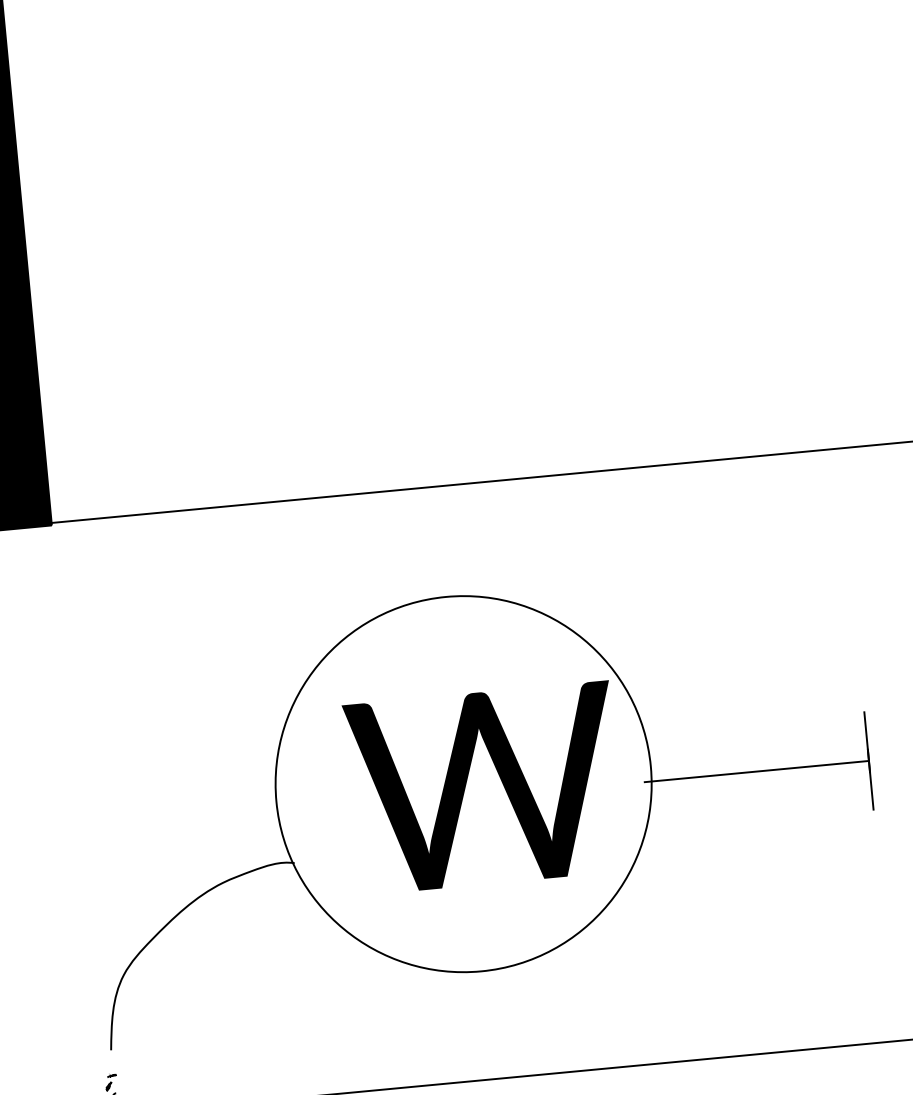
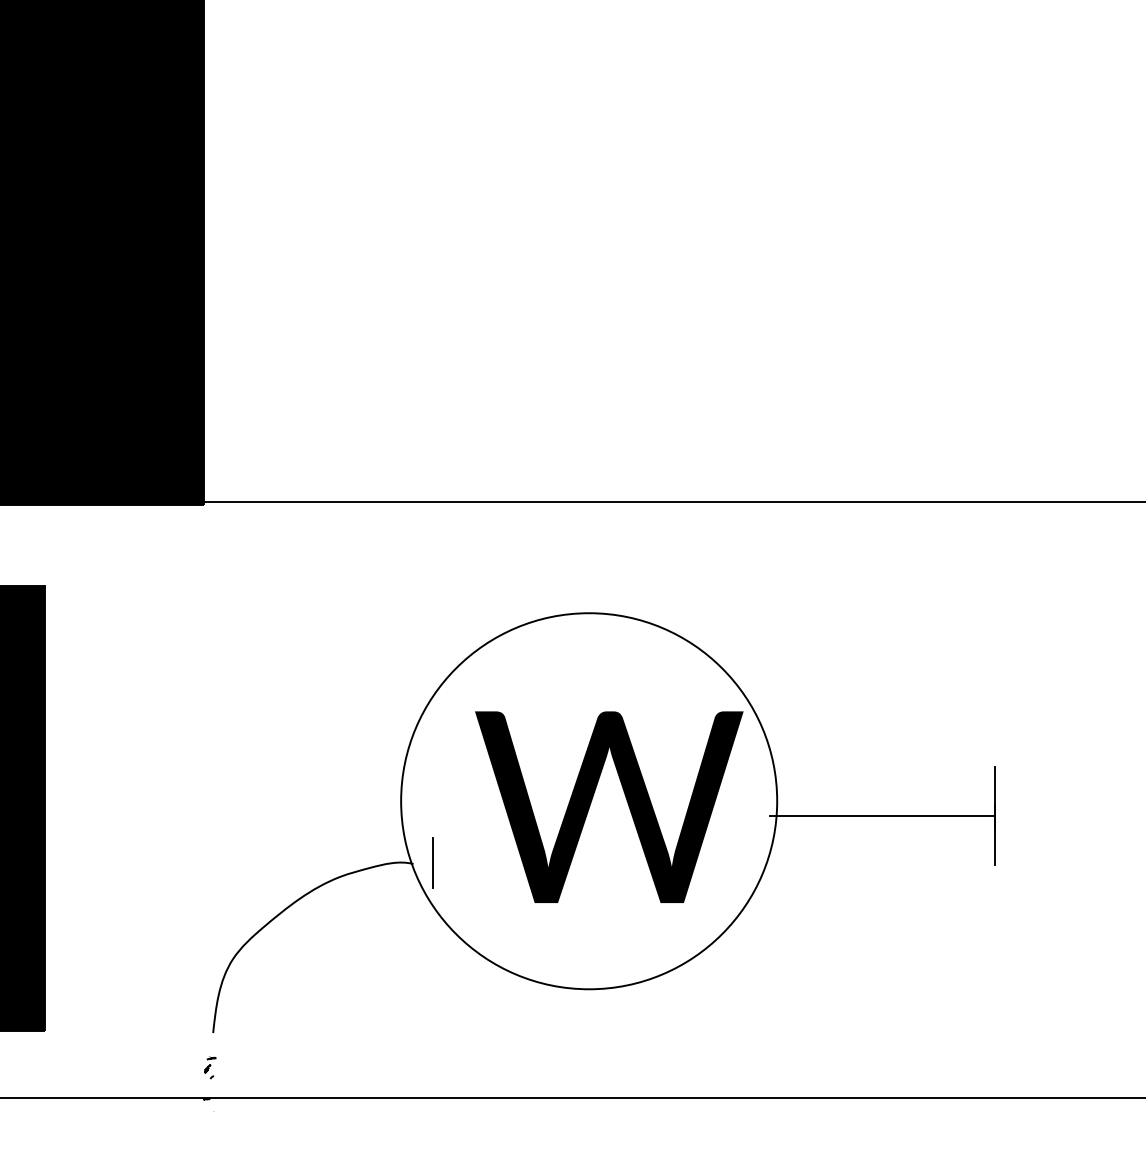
line: (314, 859) -> (433, 862), added

